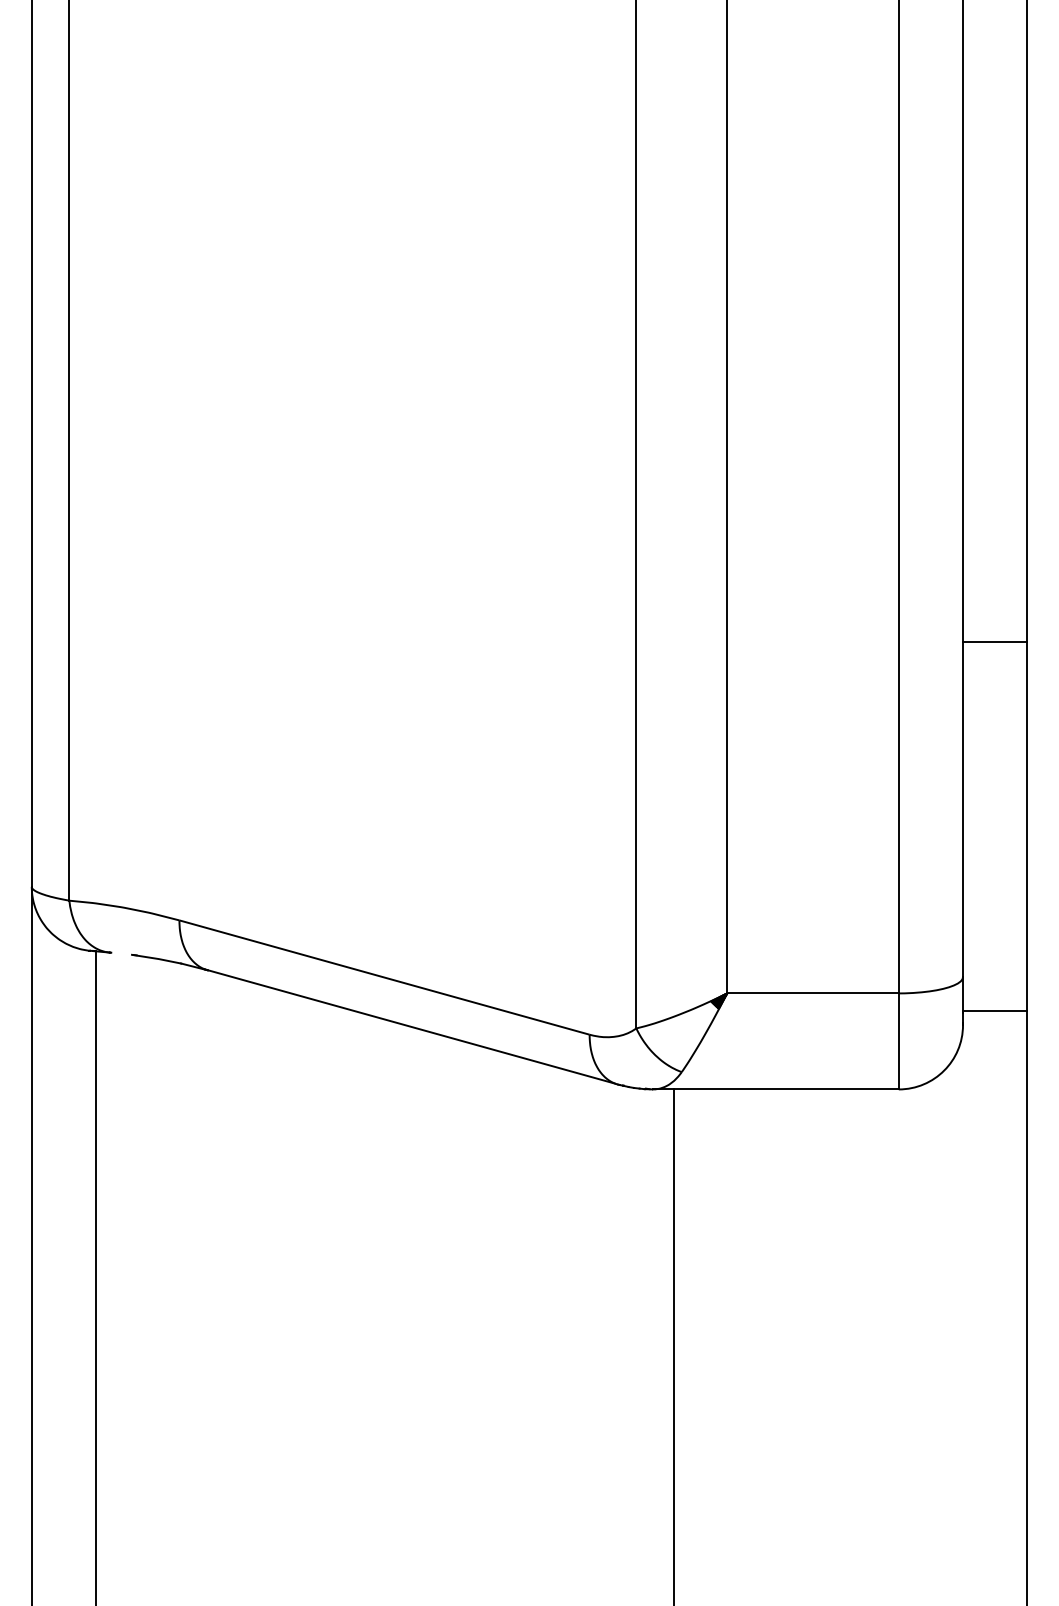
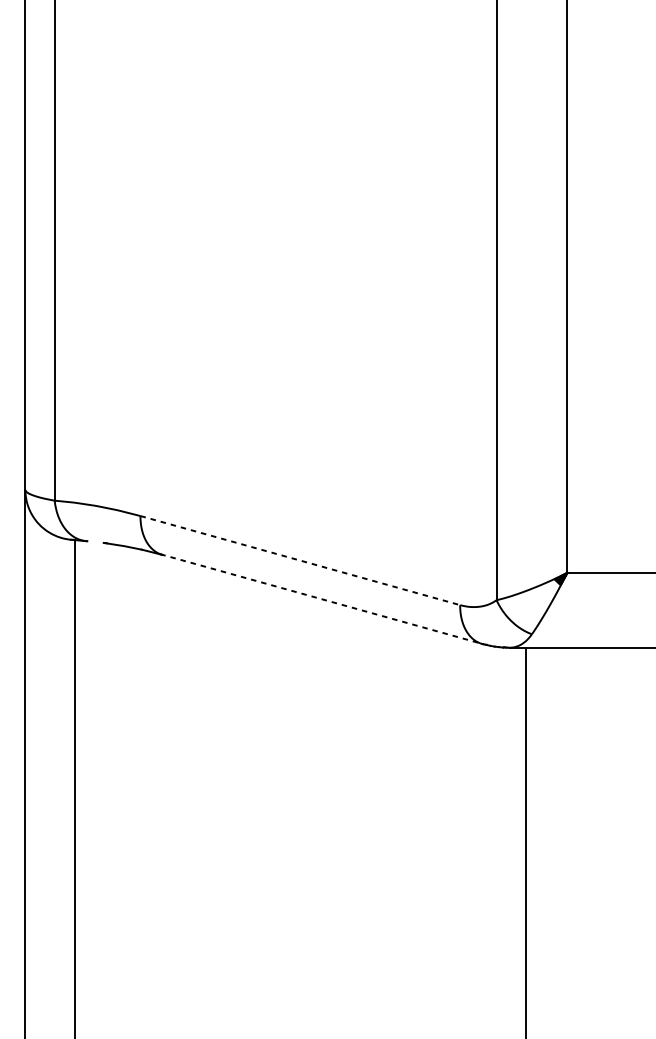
line: (384, 977) -> (300, 560), solid -> dashed
line: (410, 1026) -> (320, 598), solid -> dashed

